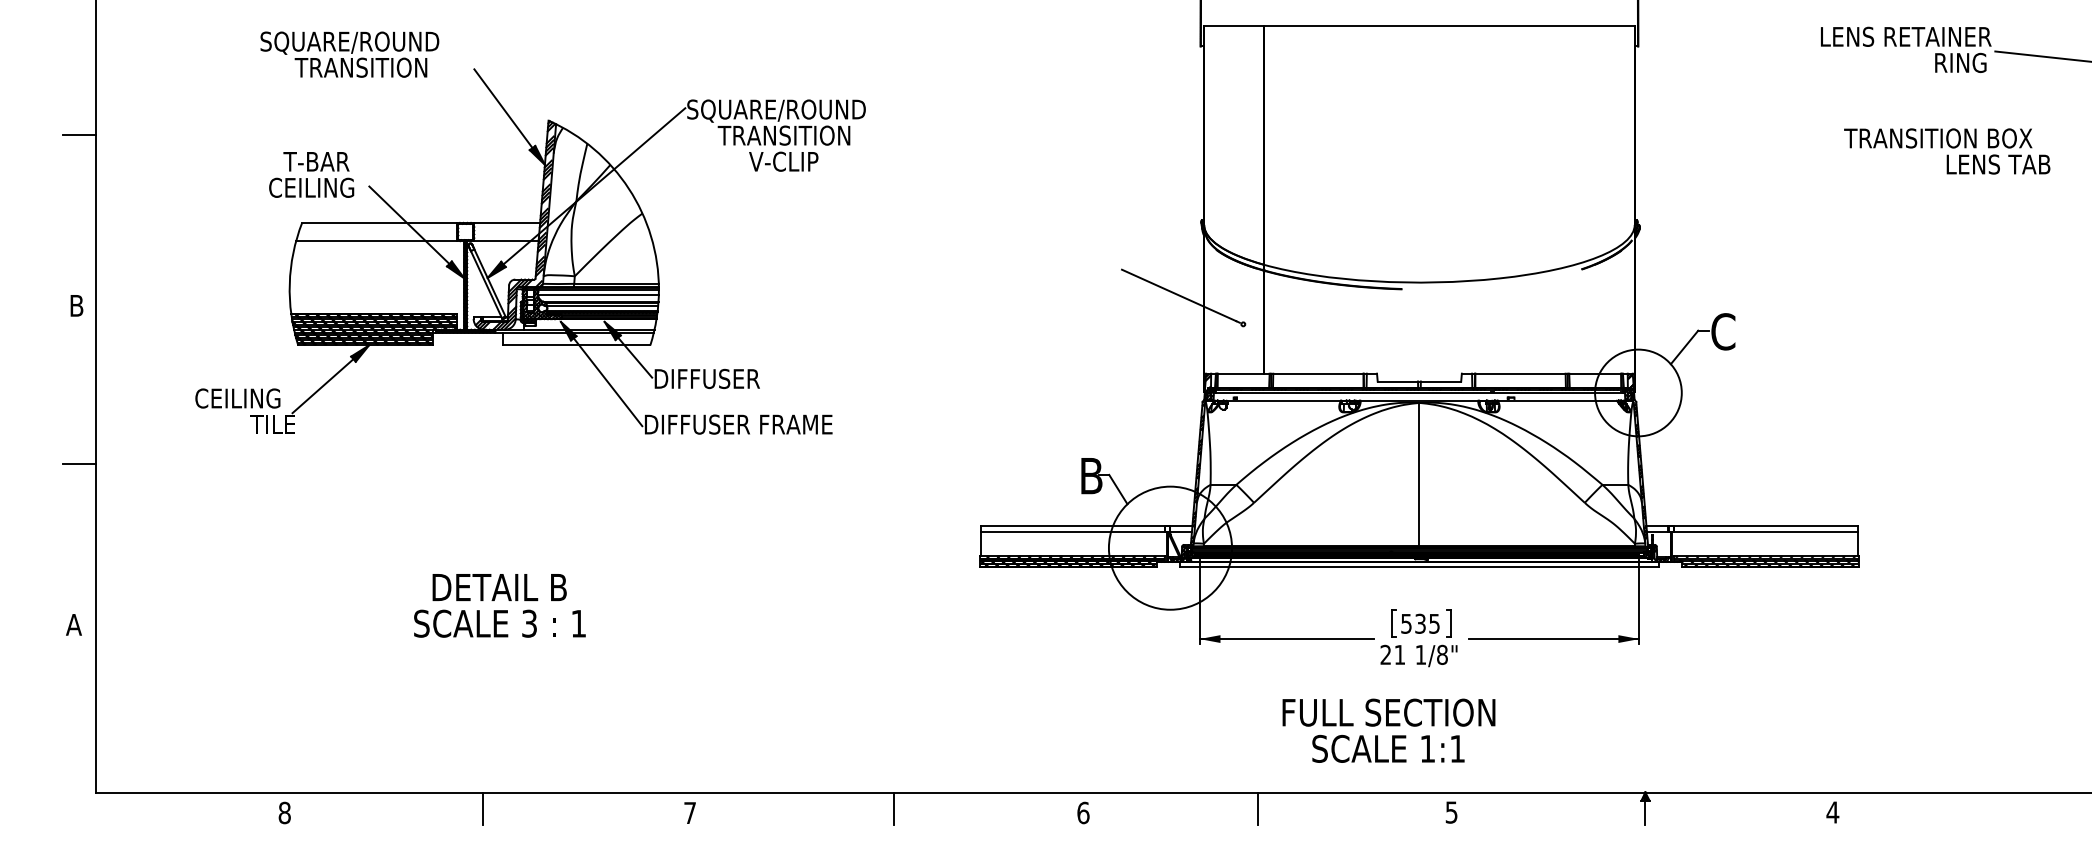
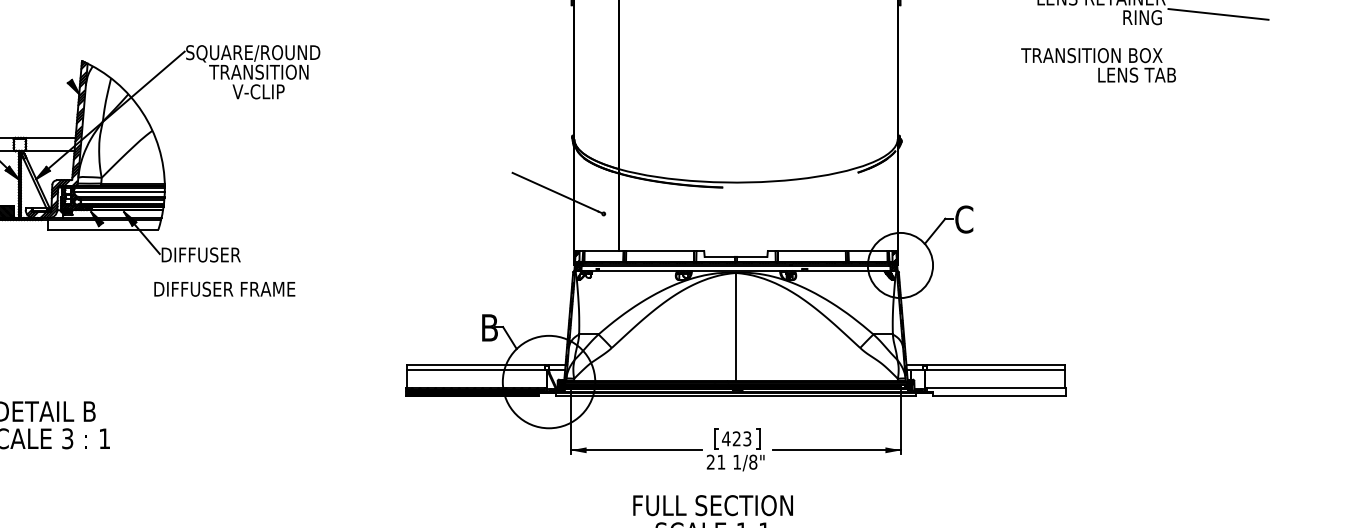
line: (503, 108) -> (48, 51), removed
text: (1947, 151) -> (1098, 65), moved
line: (607, 382) -> (126, 257), removed
hatch: (1766, 561) -> (996, 392), removed
text: (1419, 623) -> (736, 438), 535 -> 423

